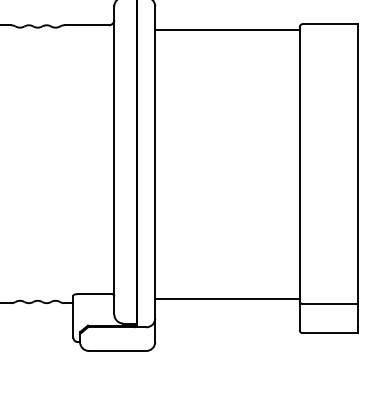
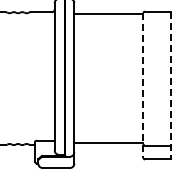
line: (358, 176) -> (171, 84), solid -> dashed
line: (299, 180) -> (143, 86), solid -> dashed

